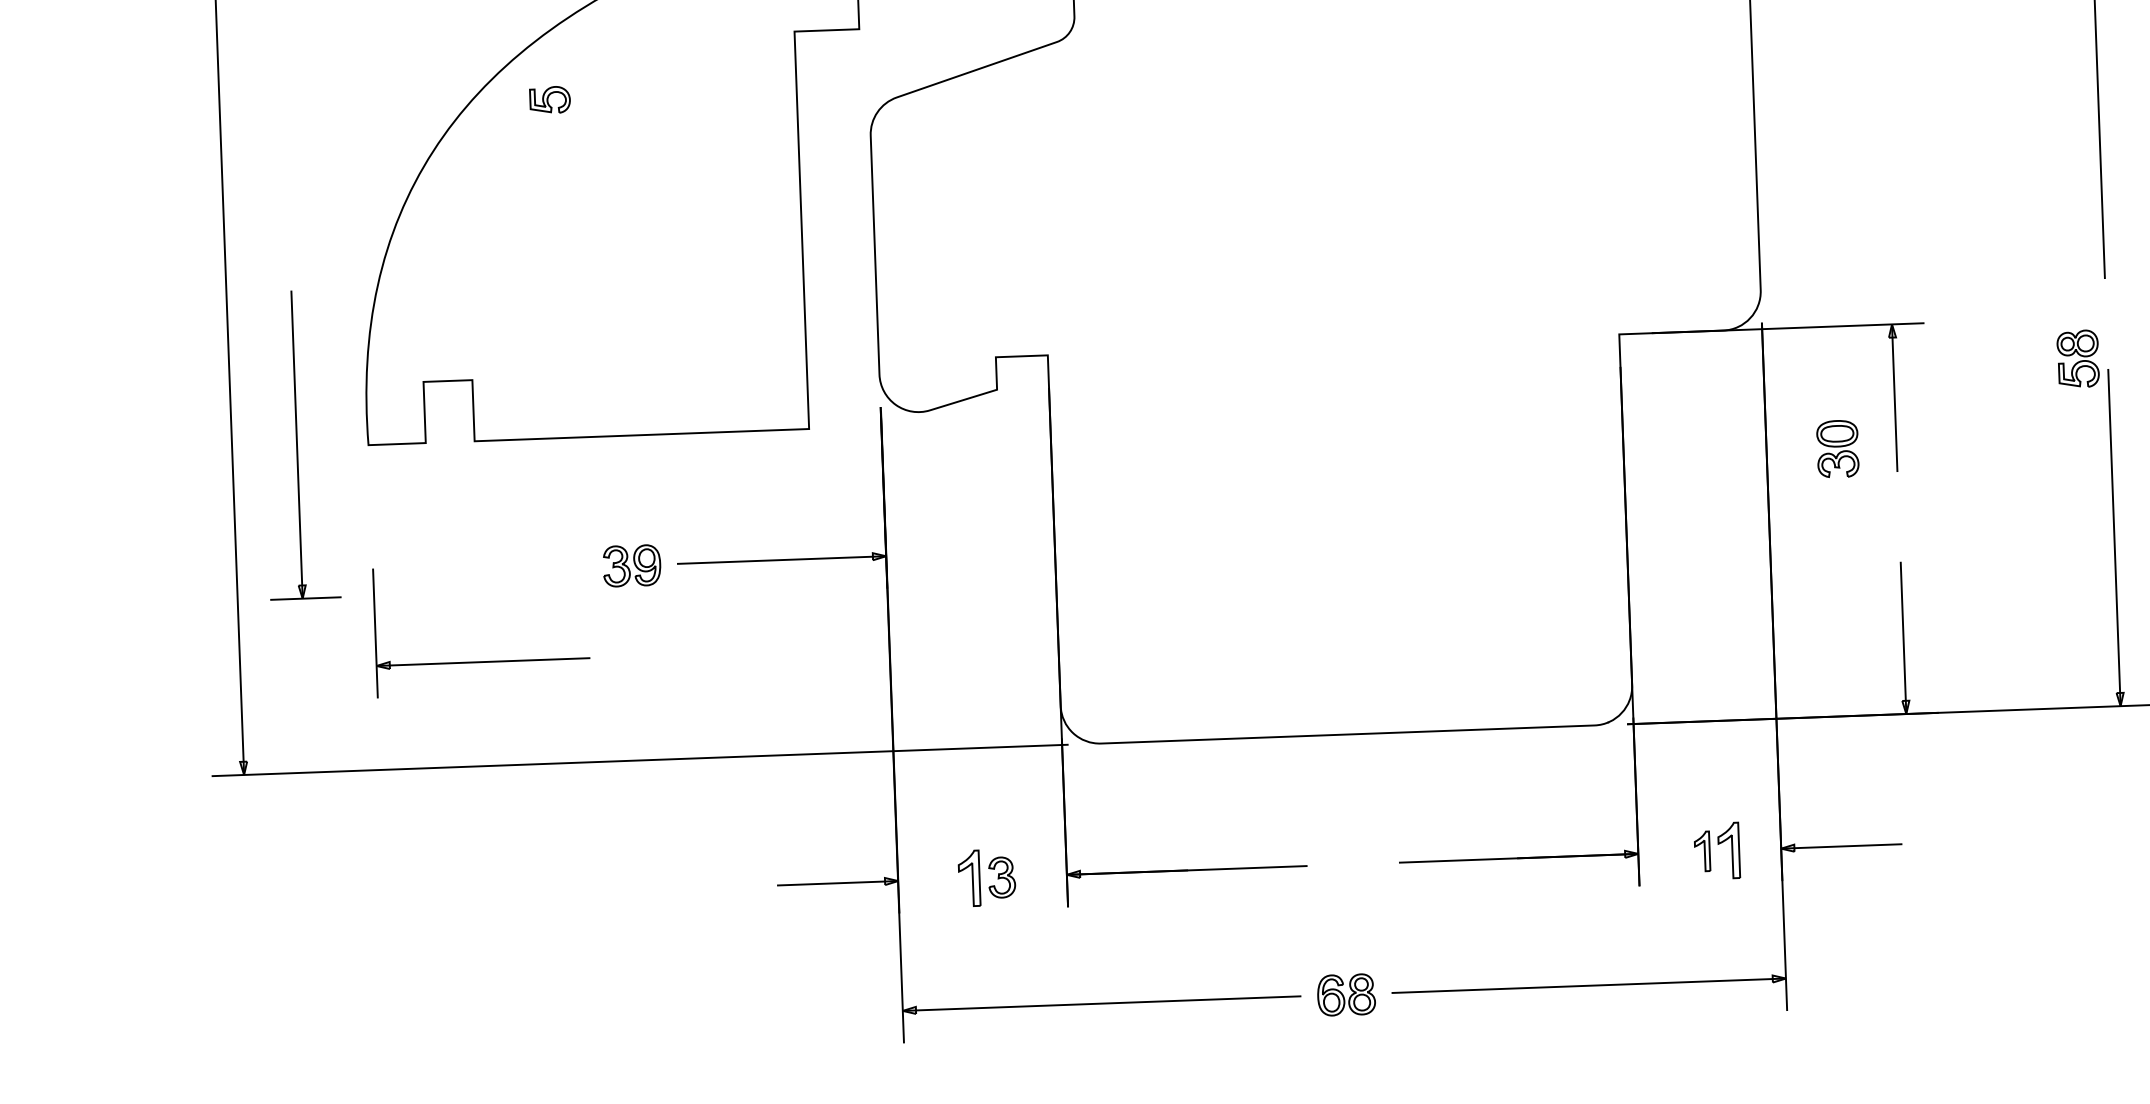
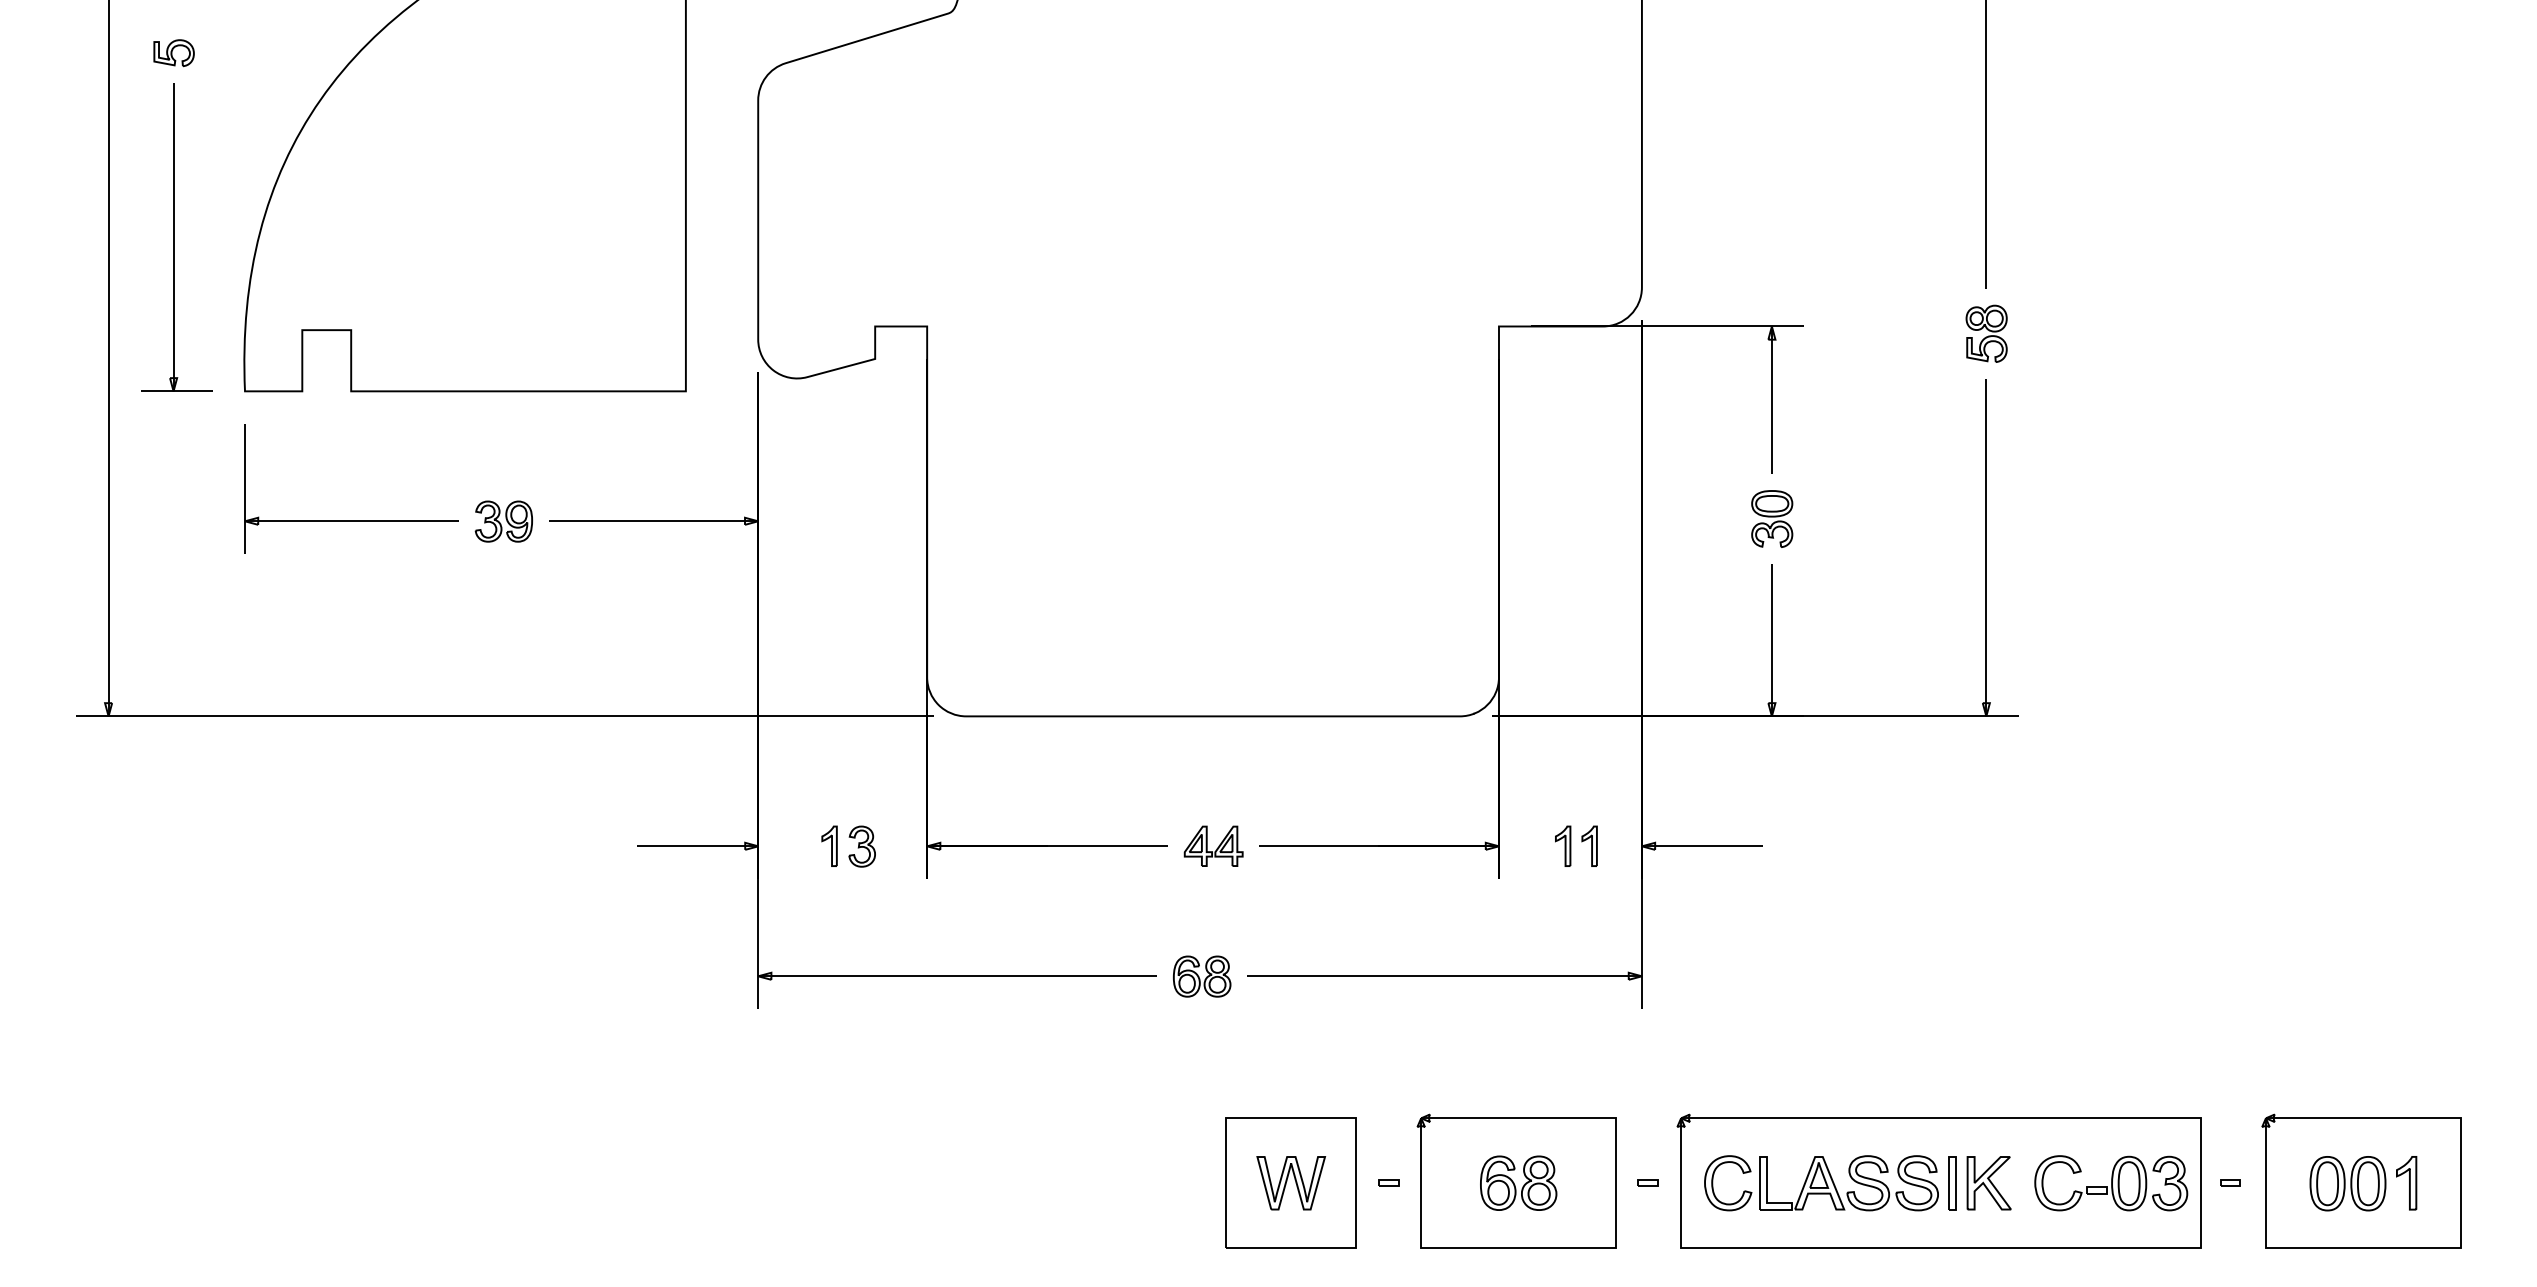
part: (549, 100) -> (173, 53), moved
part: (2077, 358) -> (1986, 333), moved
part: (299, 444) -> (176, 237), moved
part: (1838, 448) -> (1772, 518), moved
part: (483, 661) -> (351, 520), moved
part: (1728, 849) -> (1589, 845), size x0.71
part: (1353, 863) -> (1213, 845), added
part: (969, 877) -> (829, 845), size x0.71

